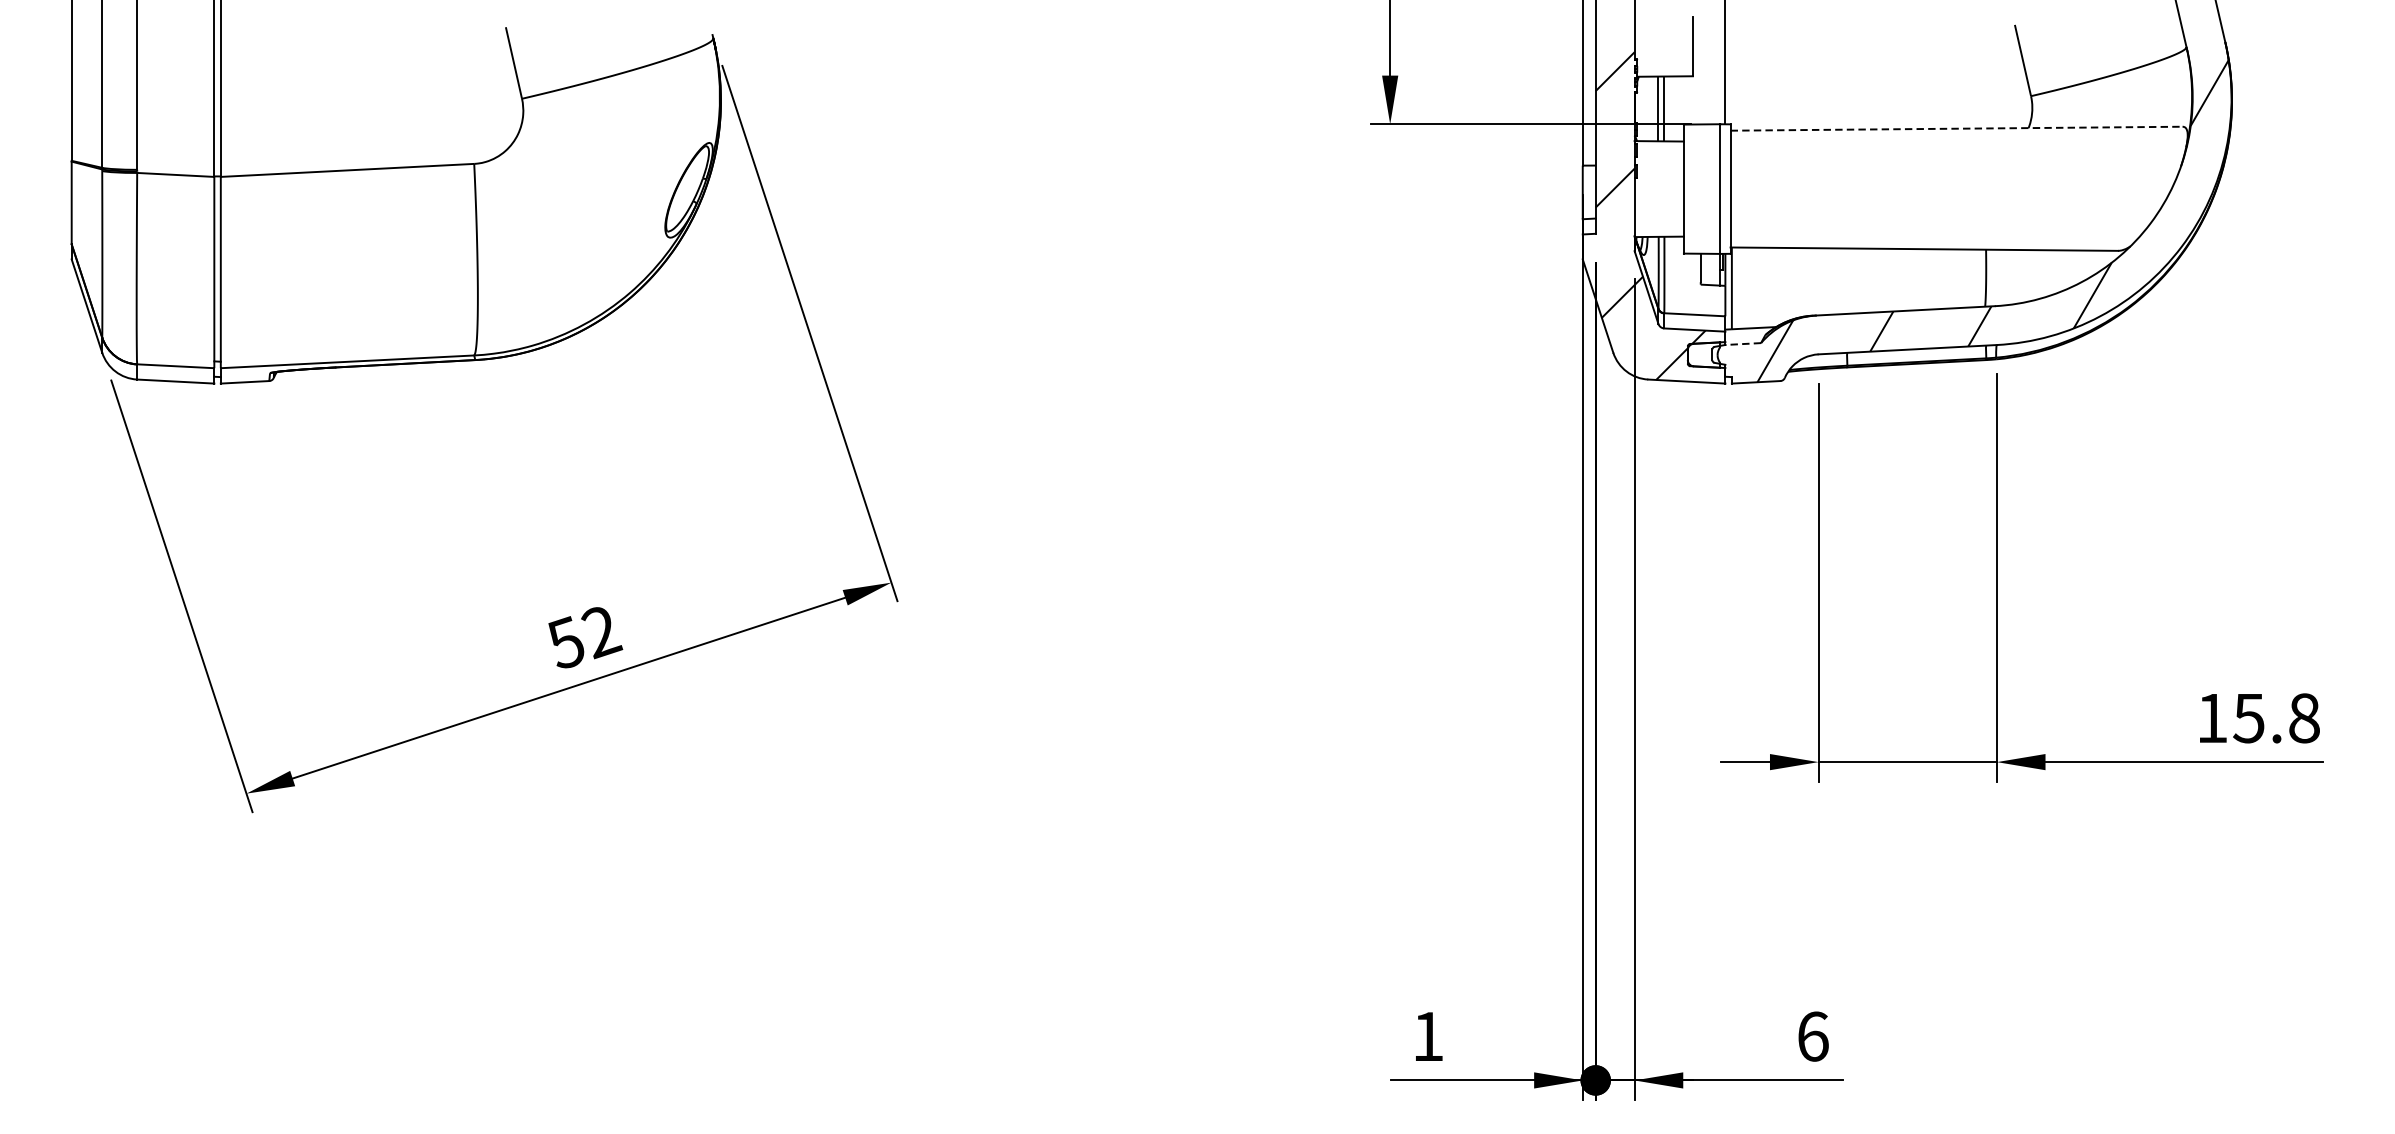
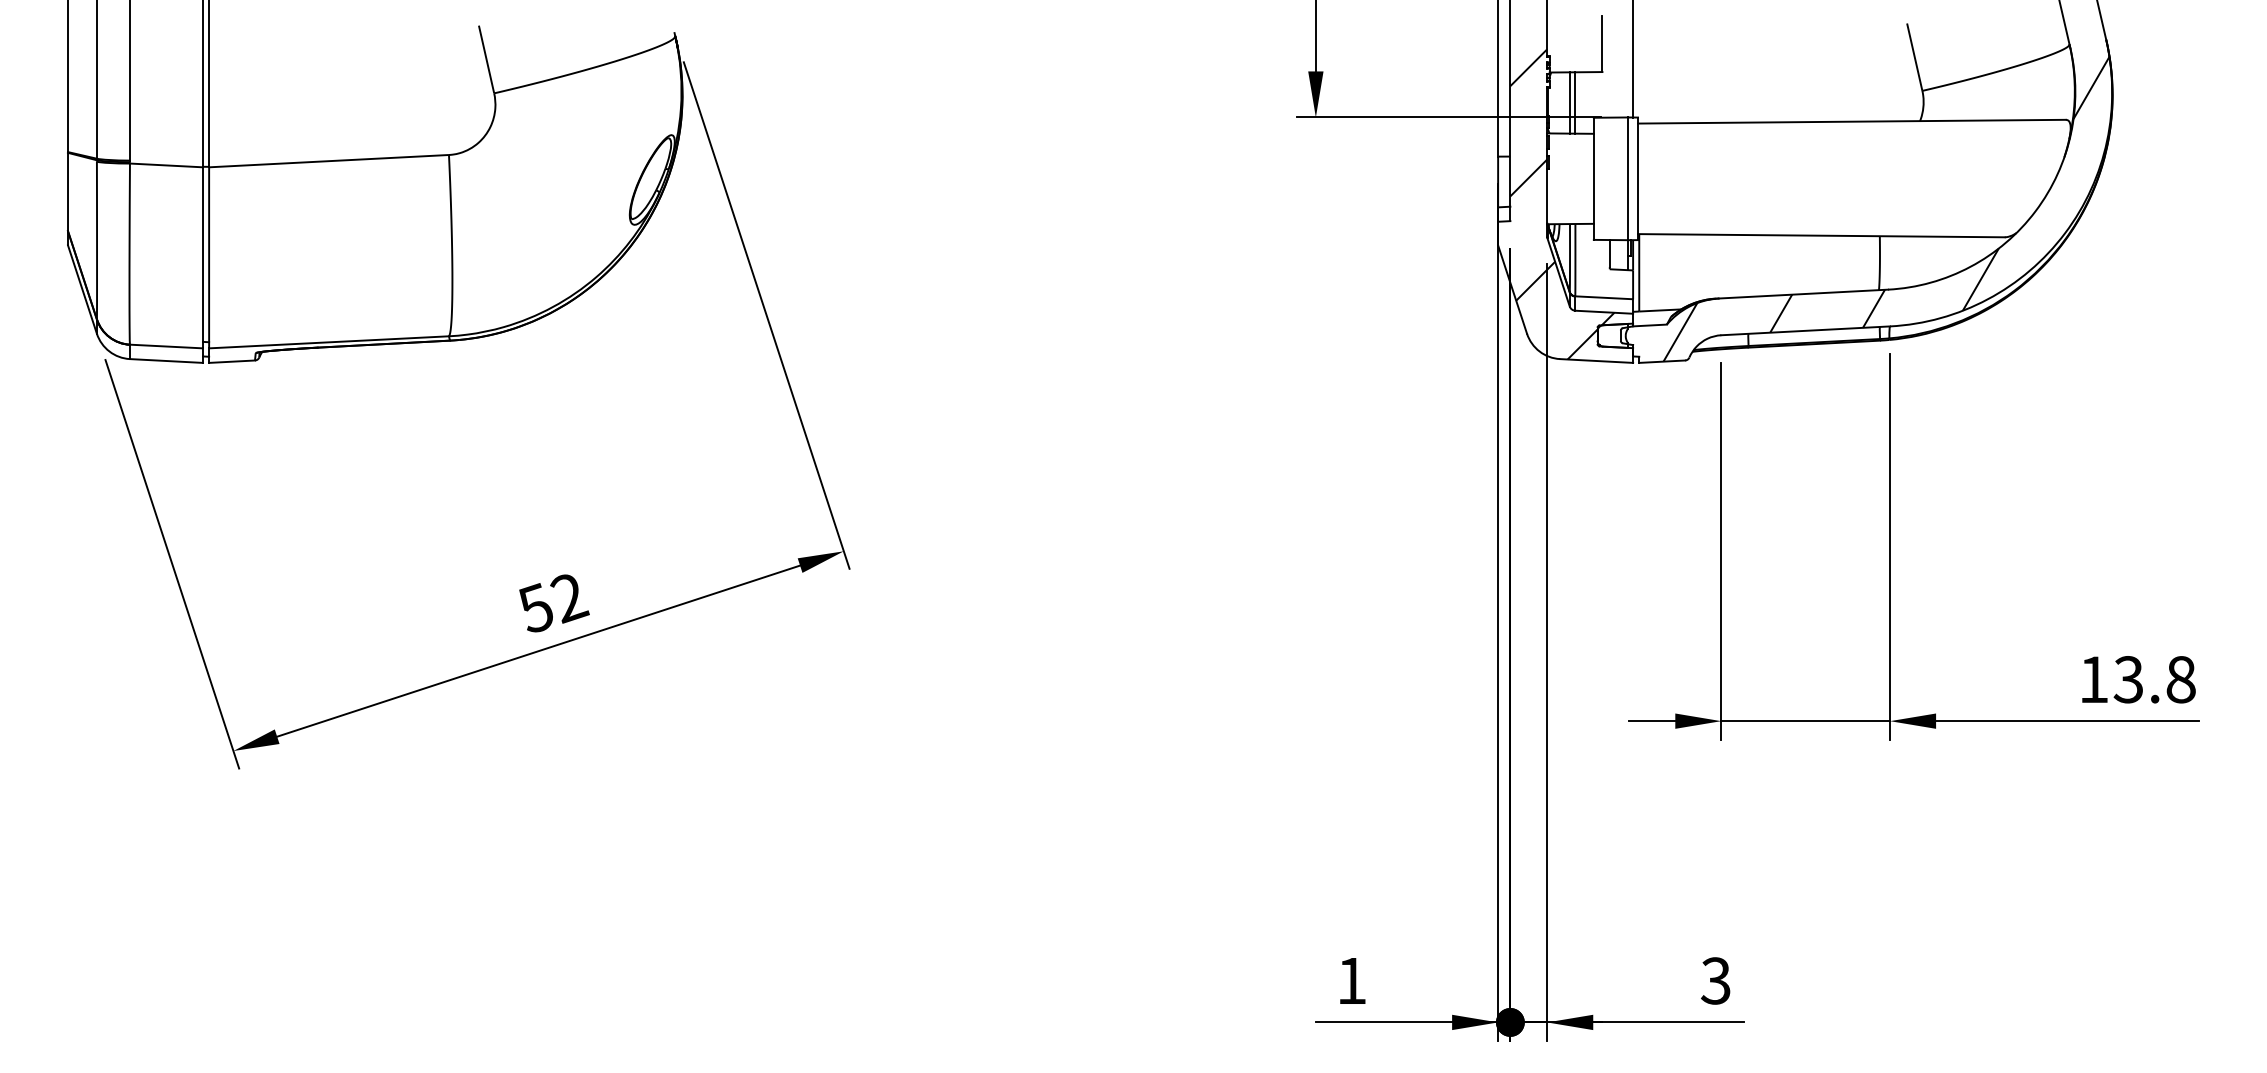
line: (1956, 128) -> (1851, 121), dashed -> solid
line: (1743, 344) -> (1650, 325), dashed -> solid
text: (2248, 718) -> (2128, 679), 15.8 -> 13.8
text: (1812, 1036) -> (1715, 980), 6 -> 3

